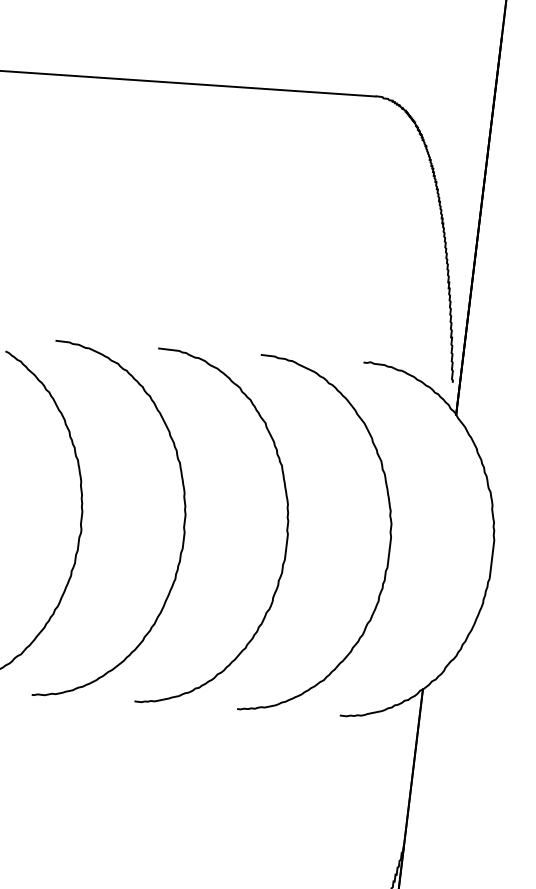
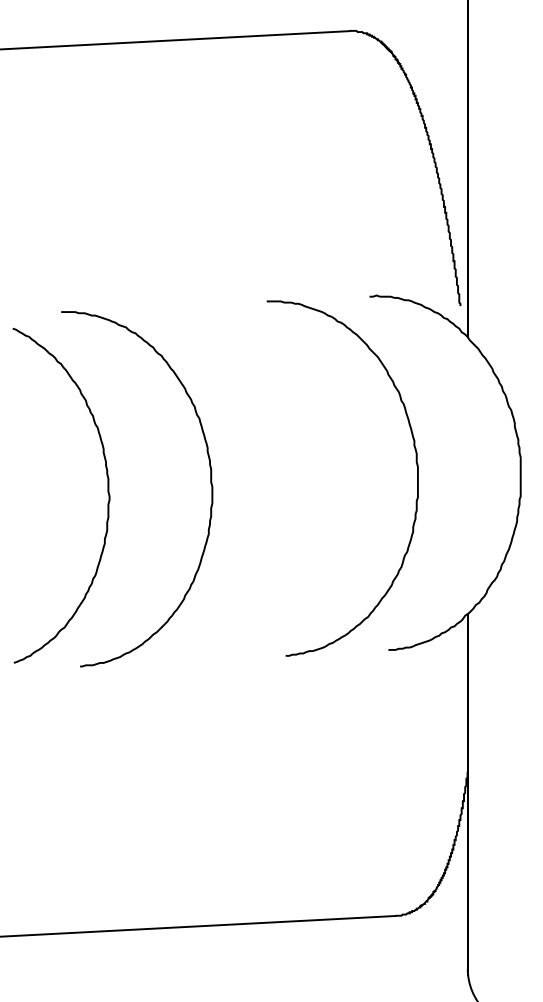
curve: (286, 532) -> (313, 474), removed

